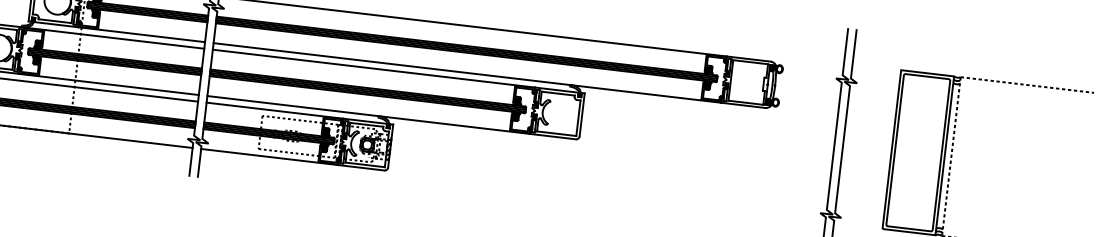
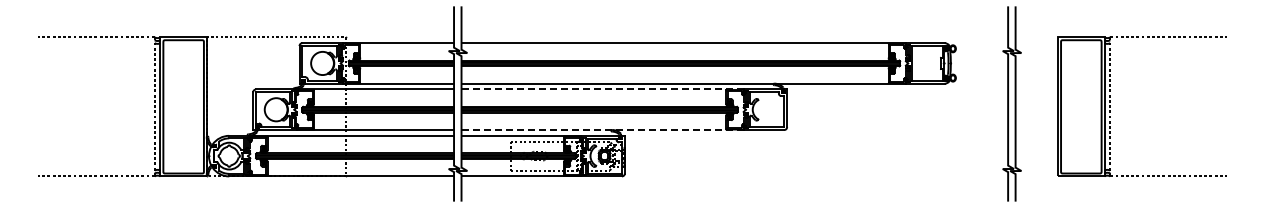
line: (373, 68) -> (602, 89), solid -> dashed
line: (368, 115) -> (602, 130), solid -> dashed

